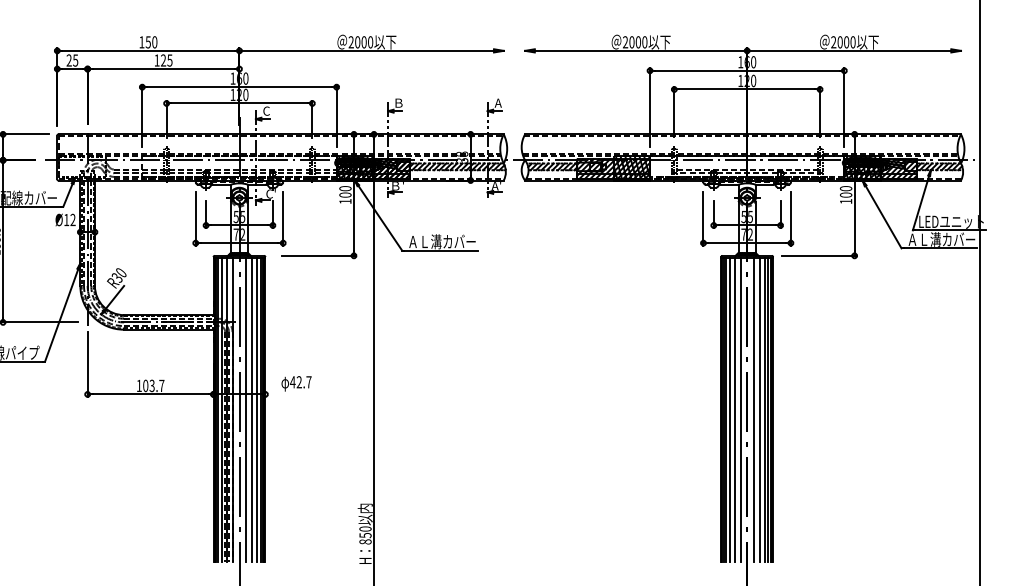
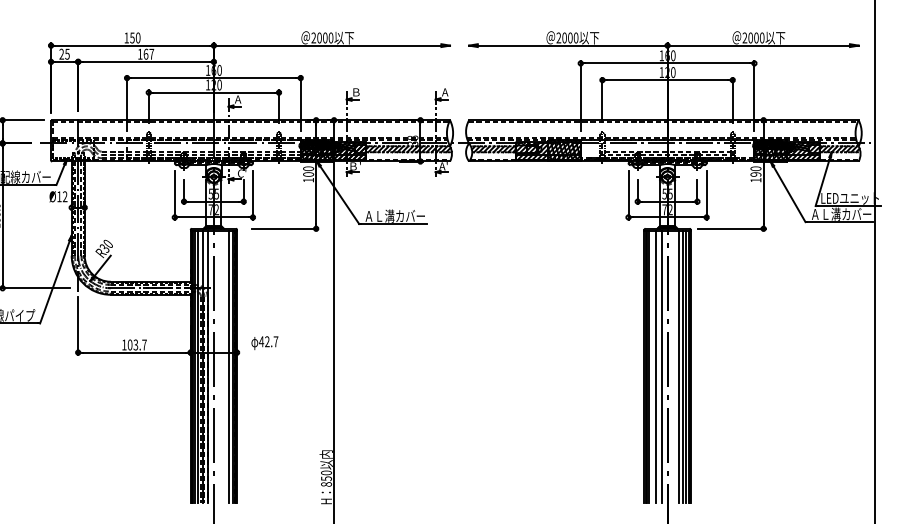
text: (166, 60) -> (148, 54), 125 -> 167
text: (266, 110) -> (238, 98), C -> A
text: (846, 194) -> (756, 173), 100 -> 190
line: (246, 410) -> (220, 366), removed
line: (252, 410) -> (225, 366), removed
line: (729, 410) -> (651, 366), removed
line: (753, 410) -> (673, 366), removed

